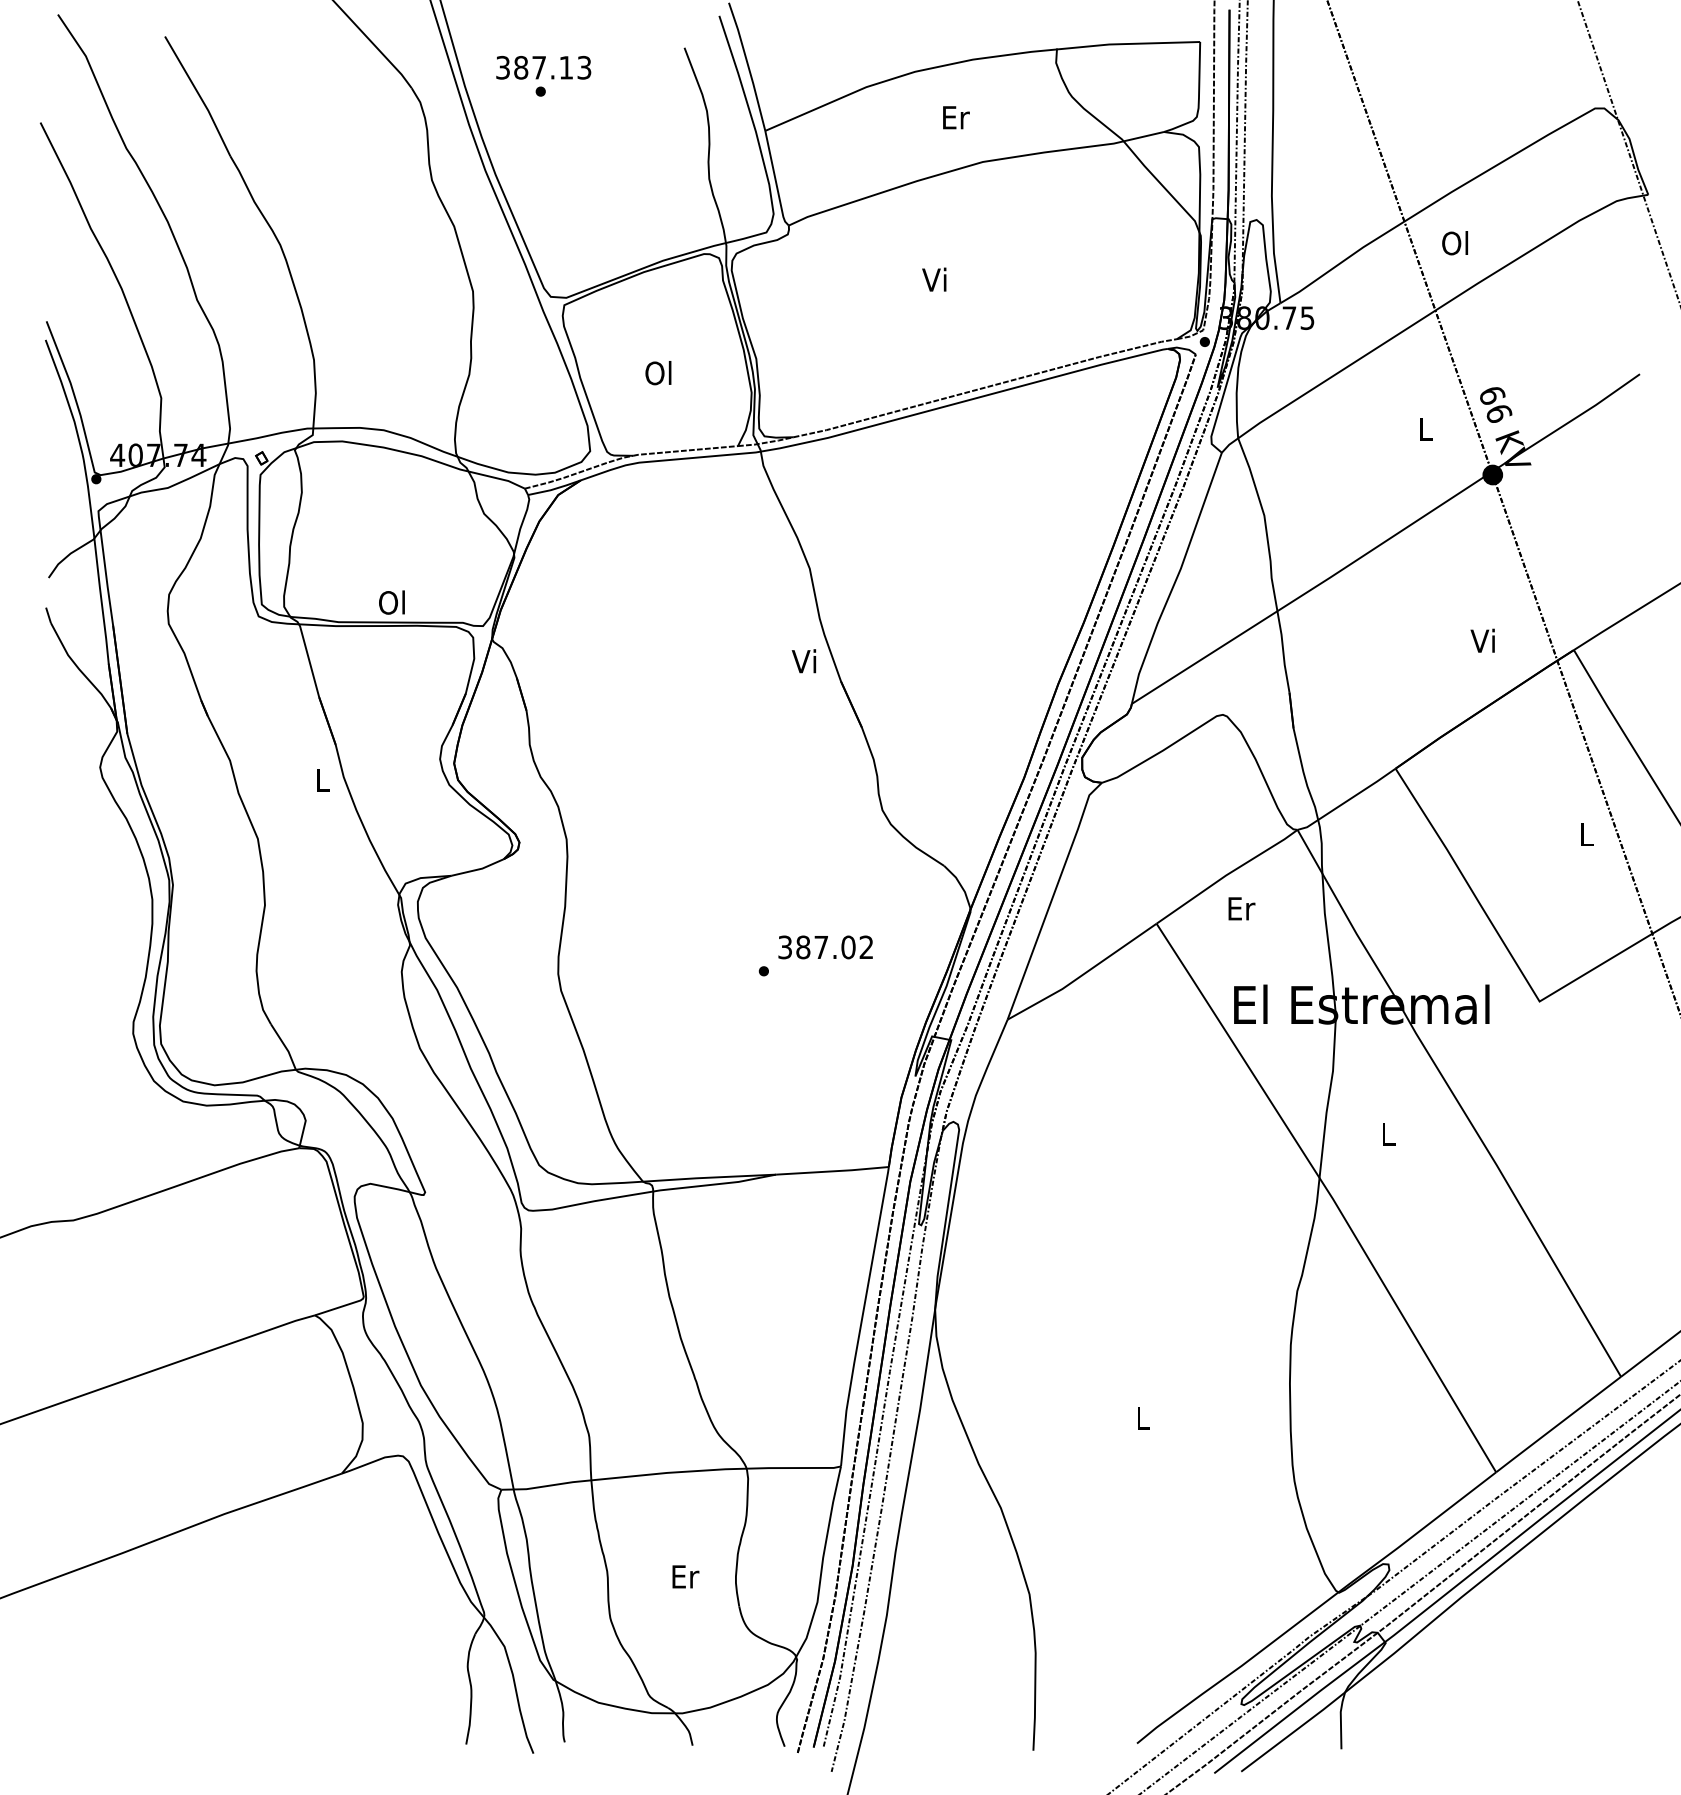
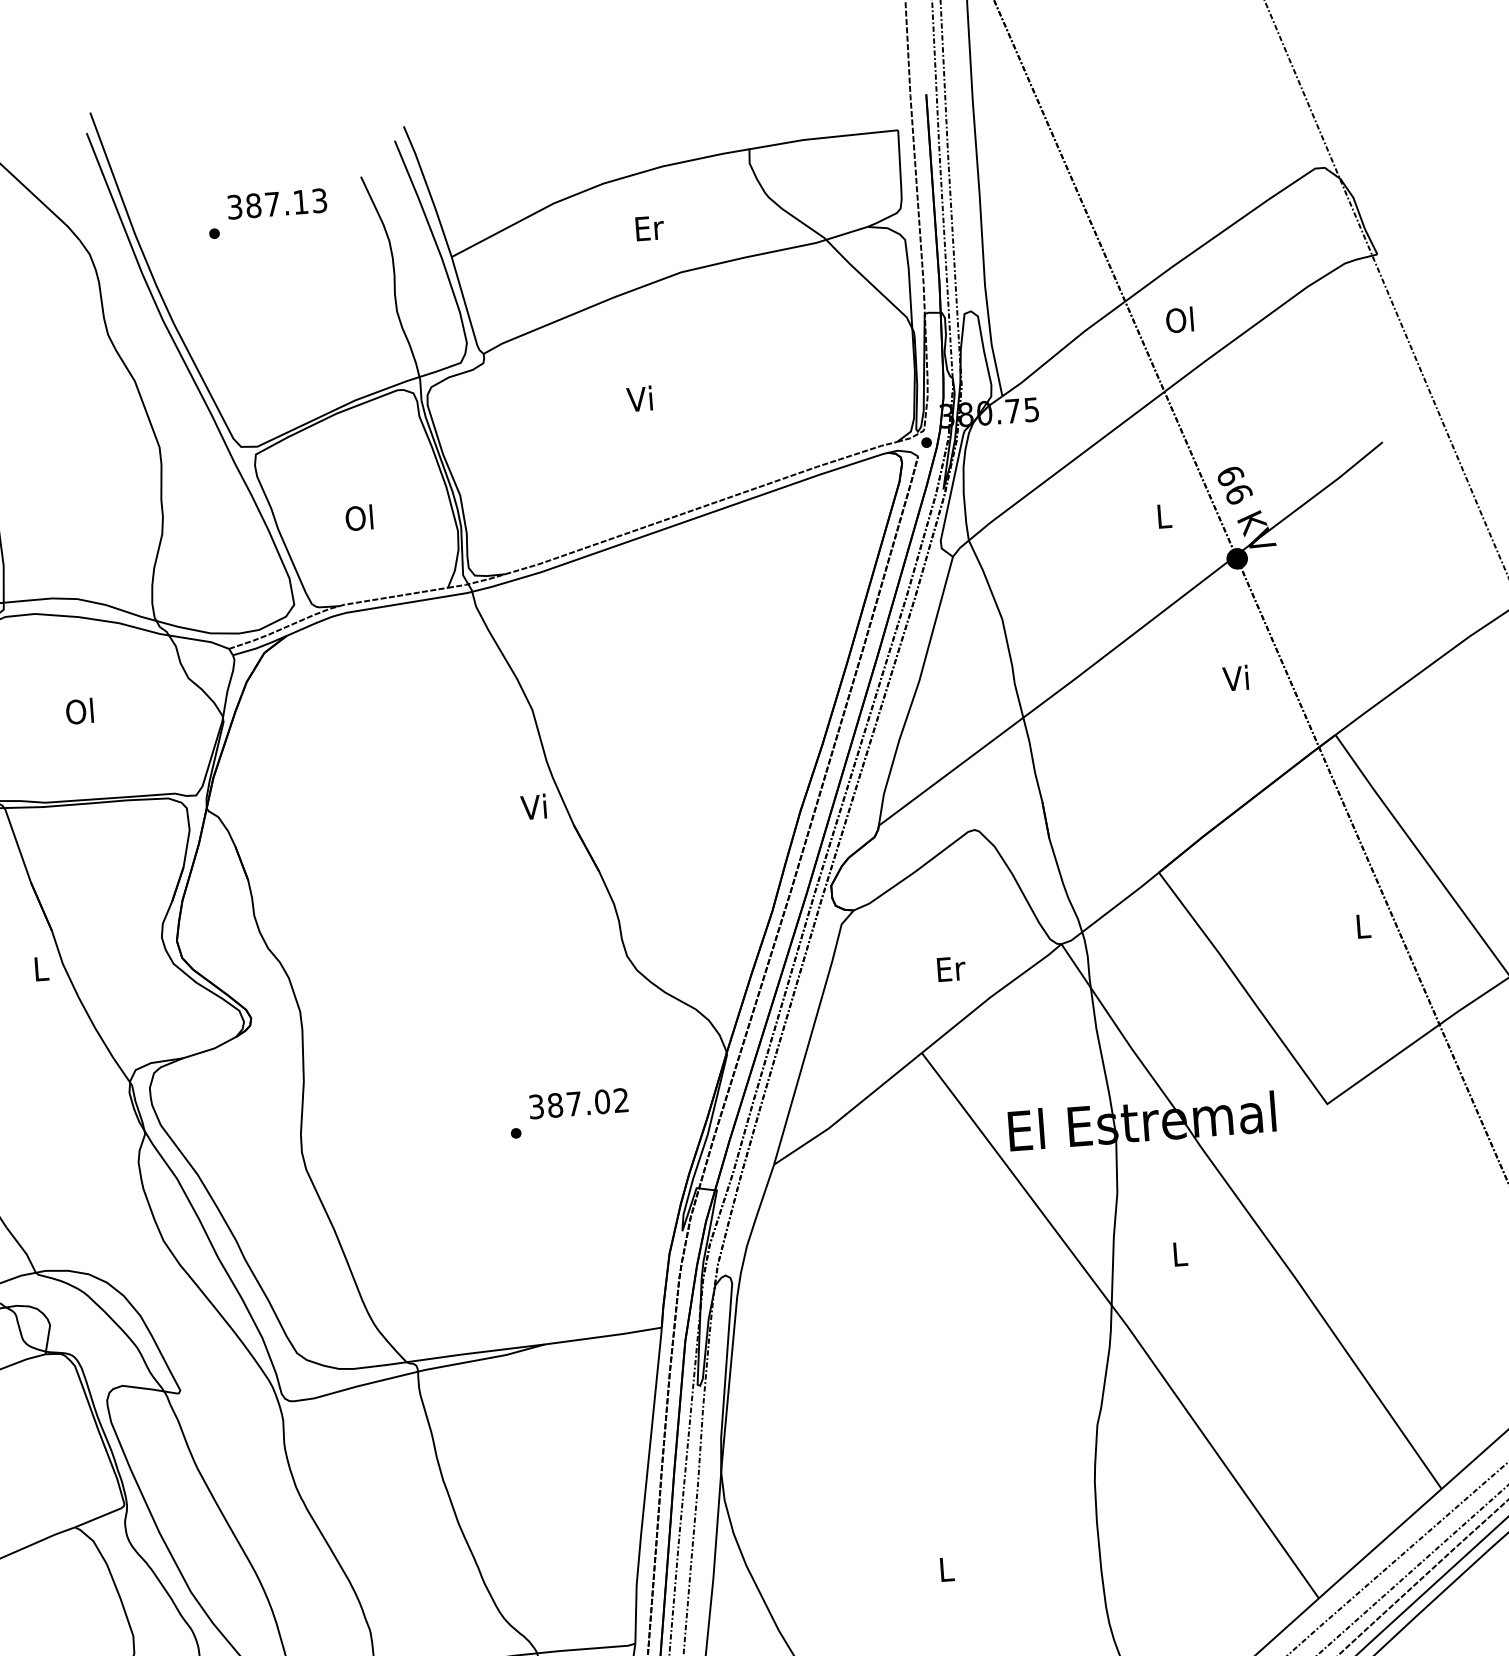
text: (543, 67) -> (277, 203), moved
text: (391, 602) -> (79, 711), moved
text: (1482, 640) -> (1235, 677), moved
text: (1241, 908) -> (951, 968), moved

